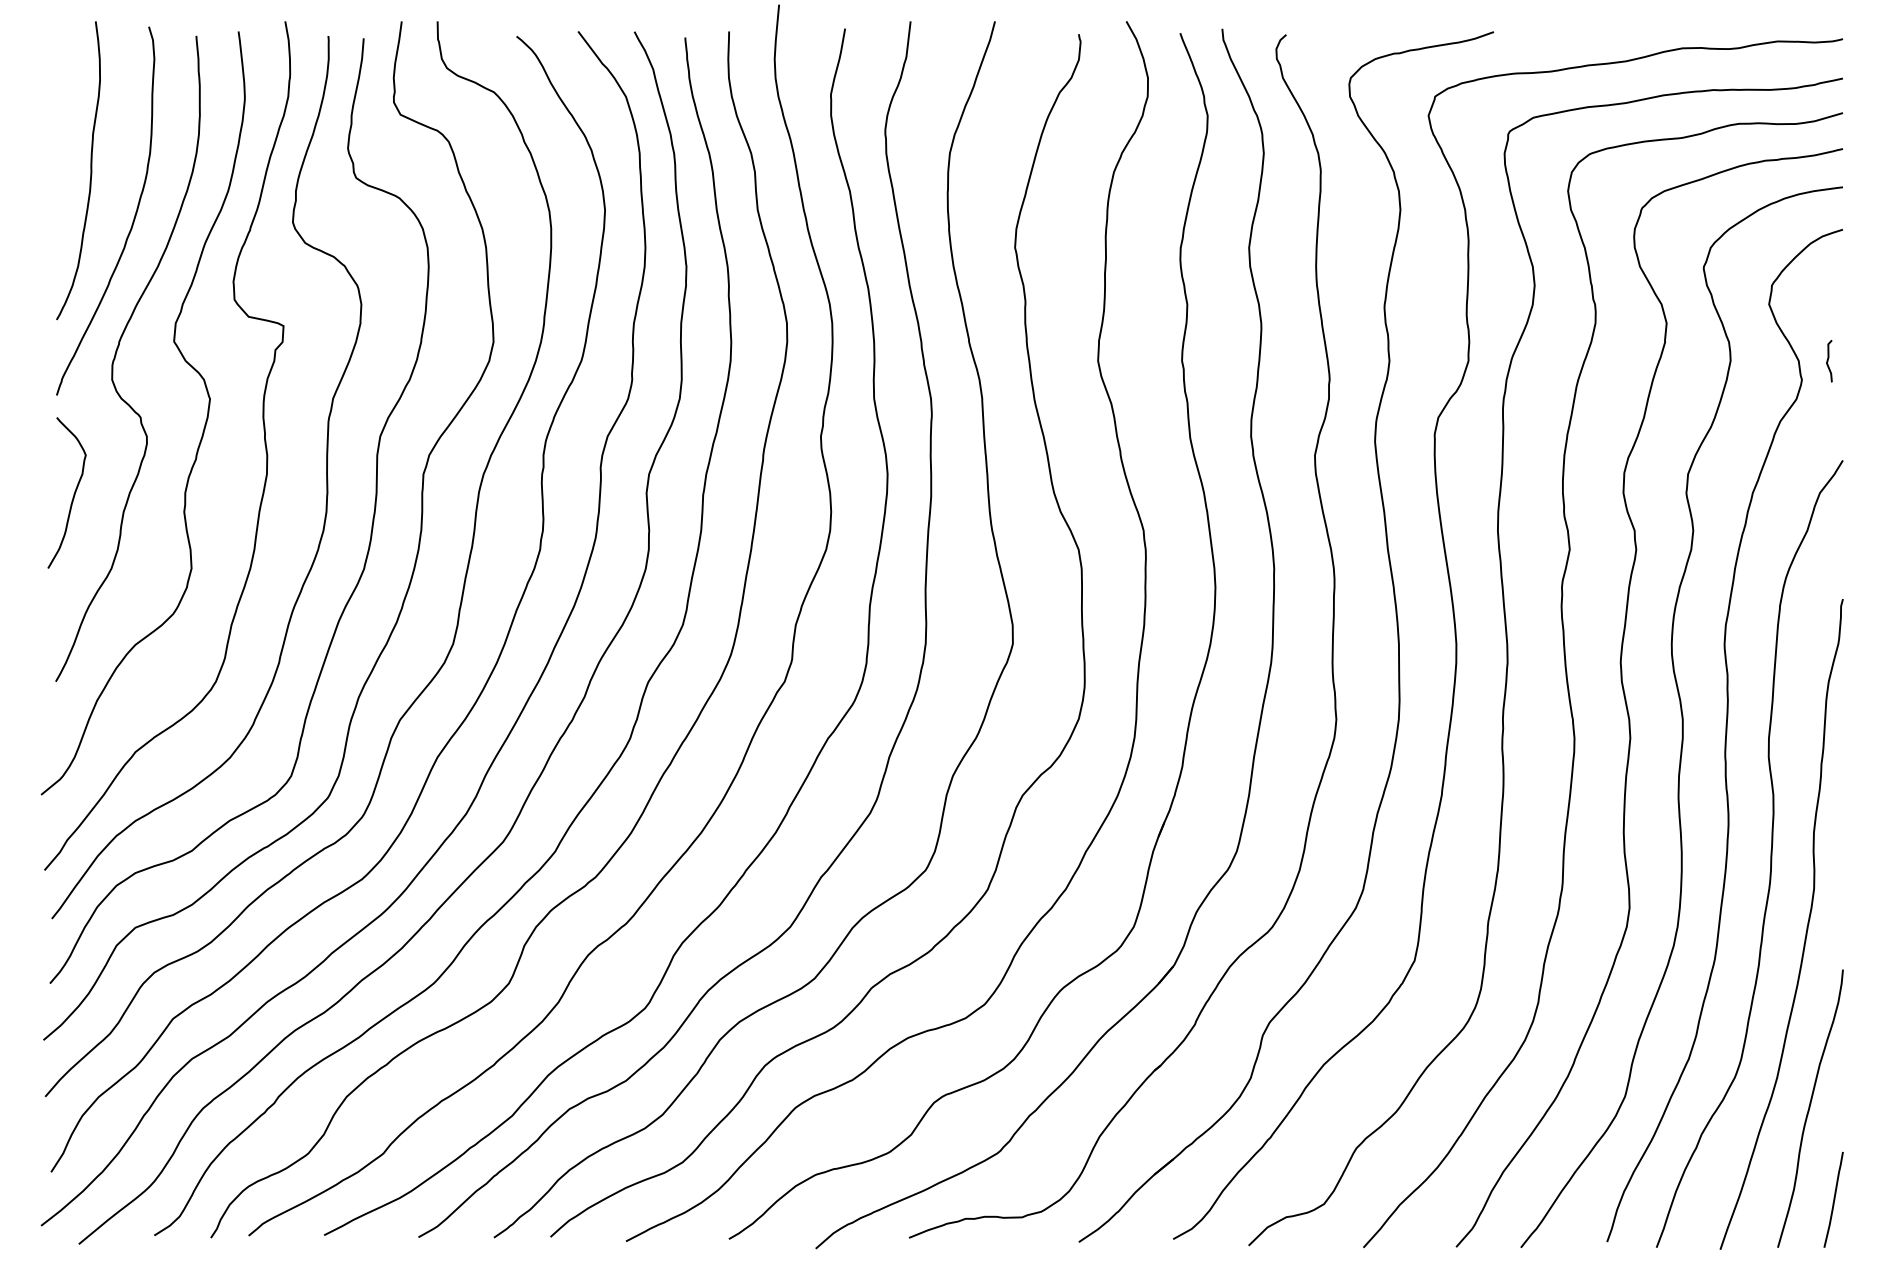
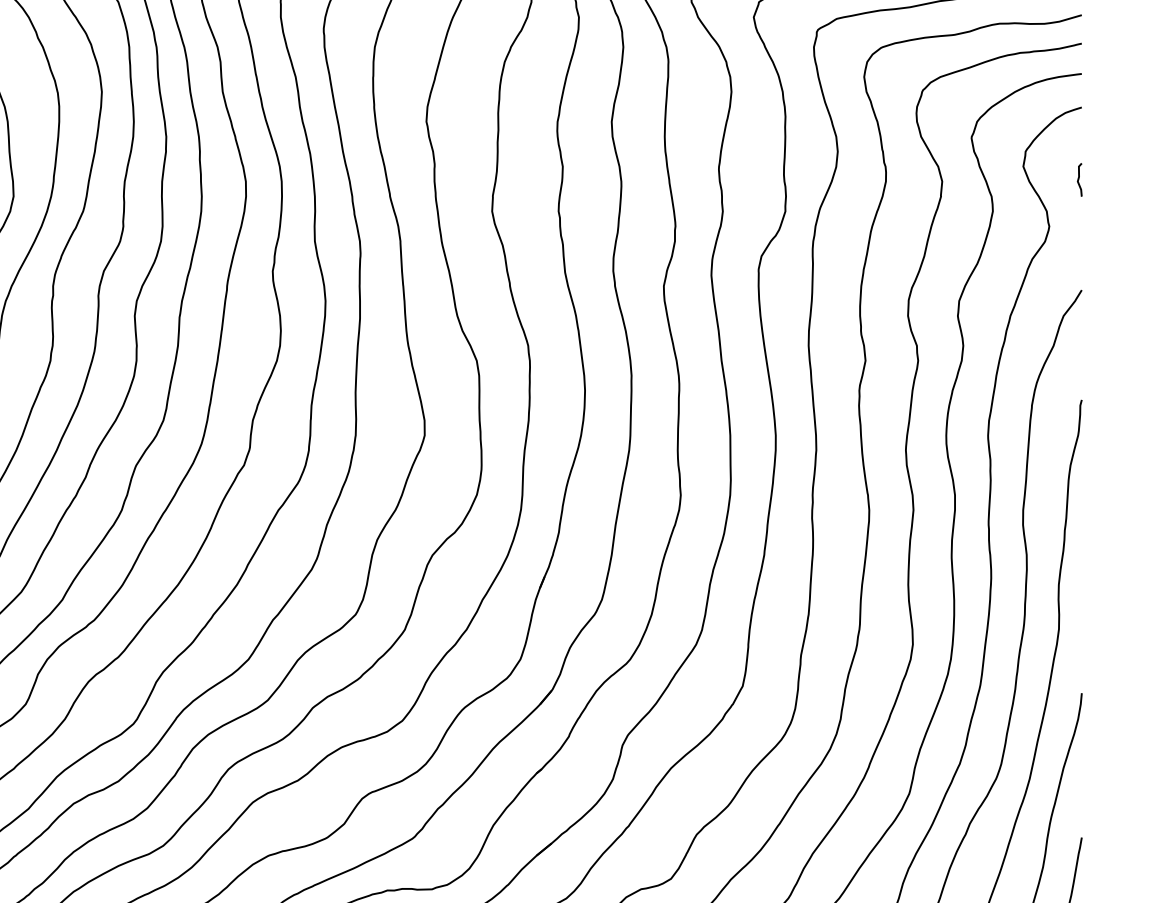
curve: (1828, 361) -> (1079, 180), moved

